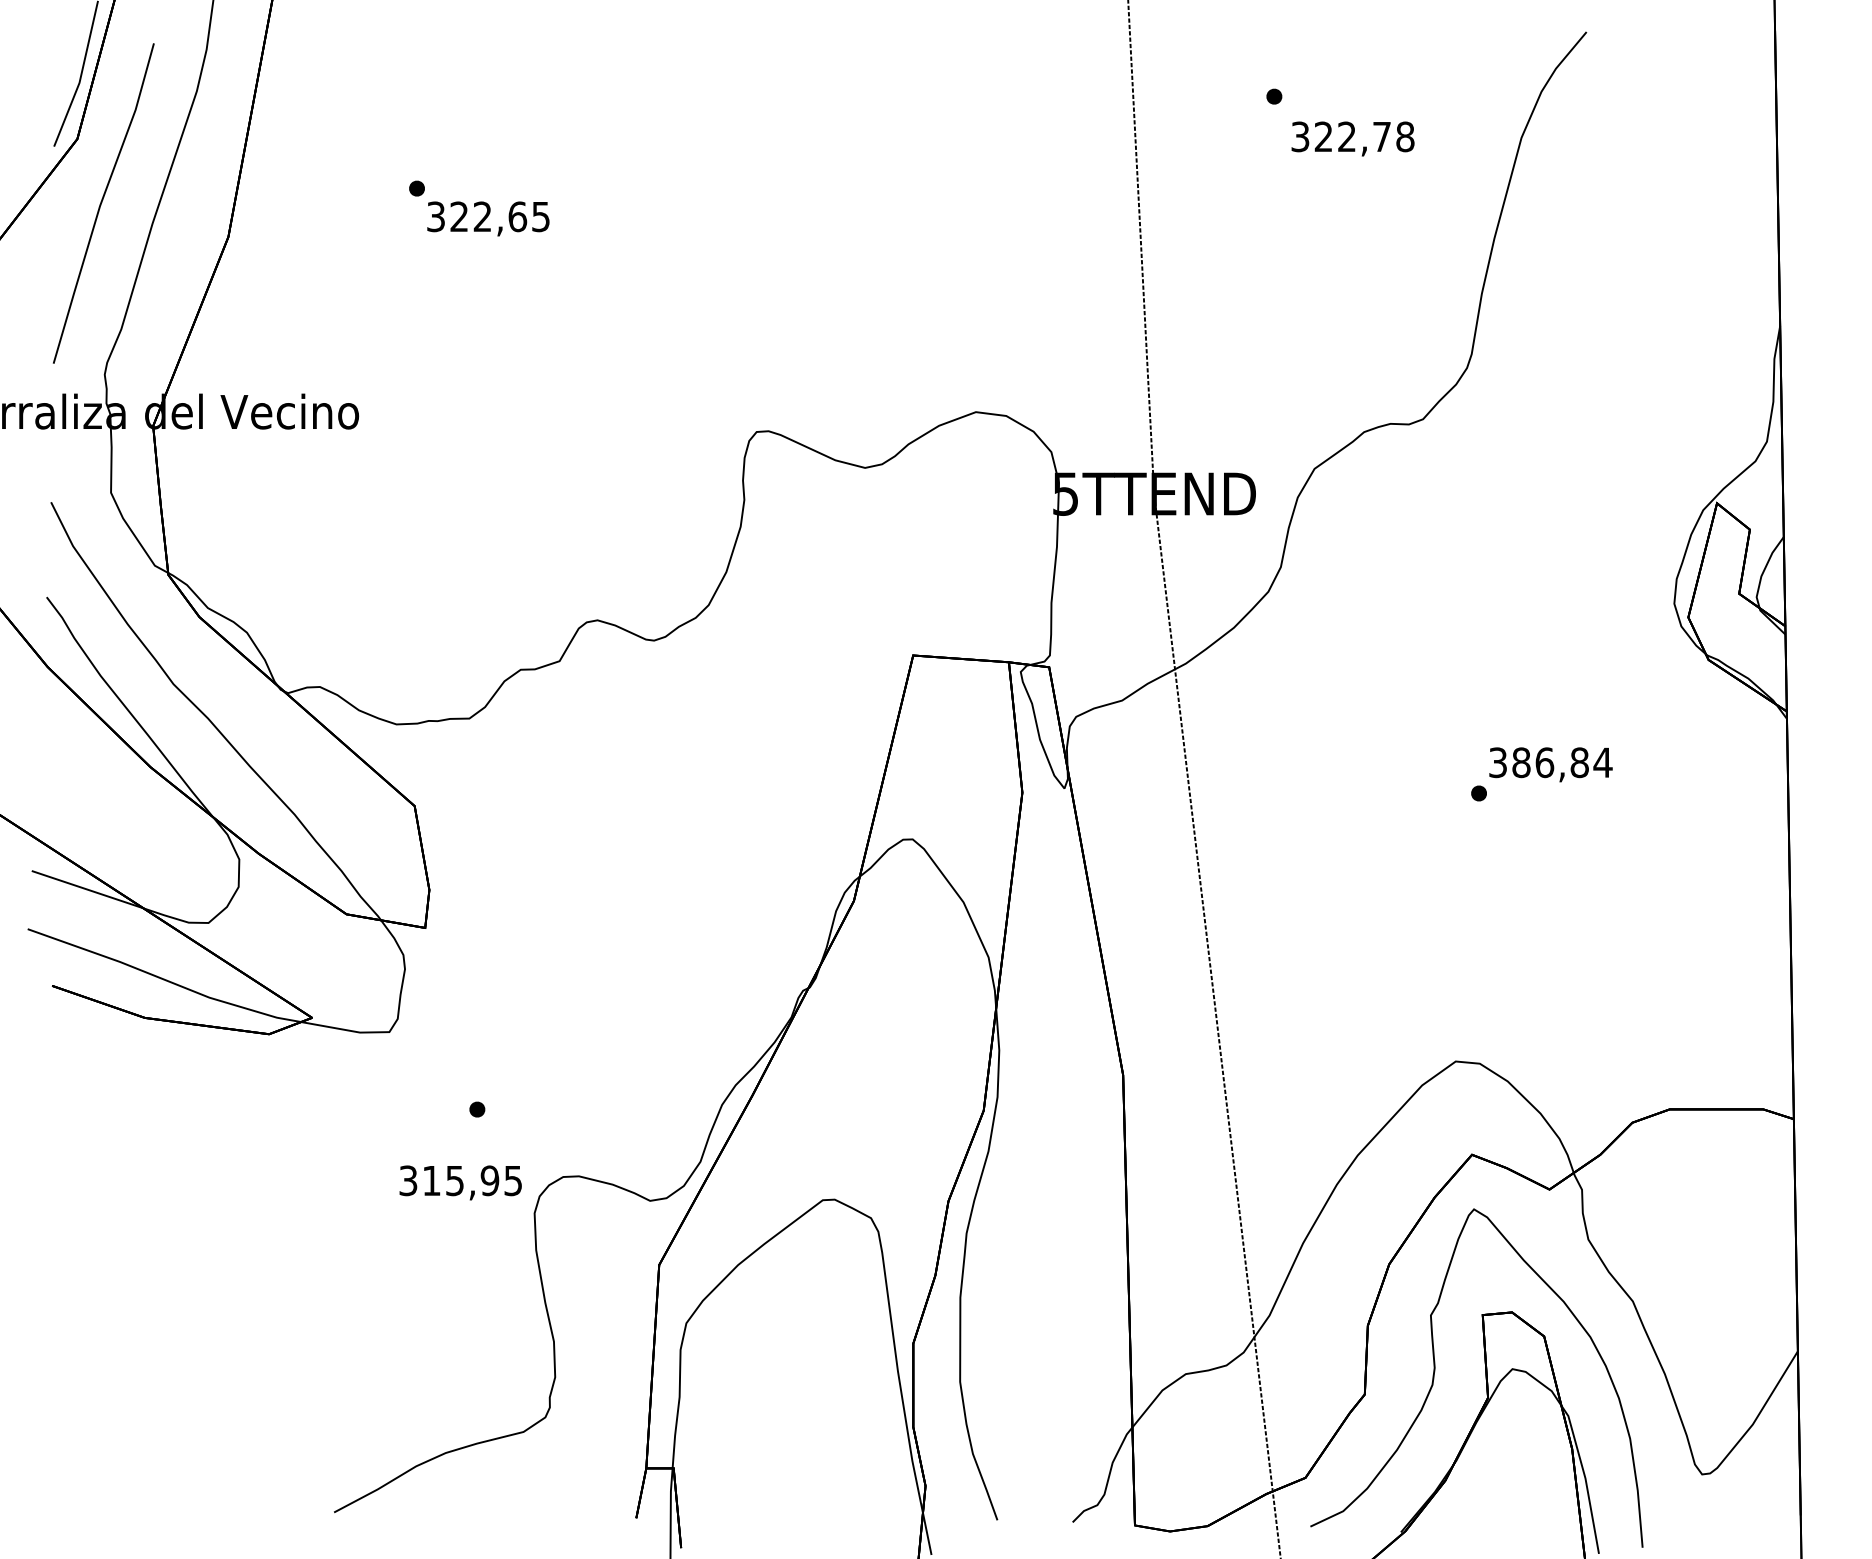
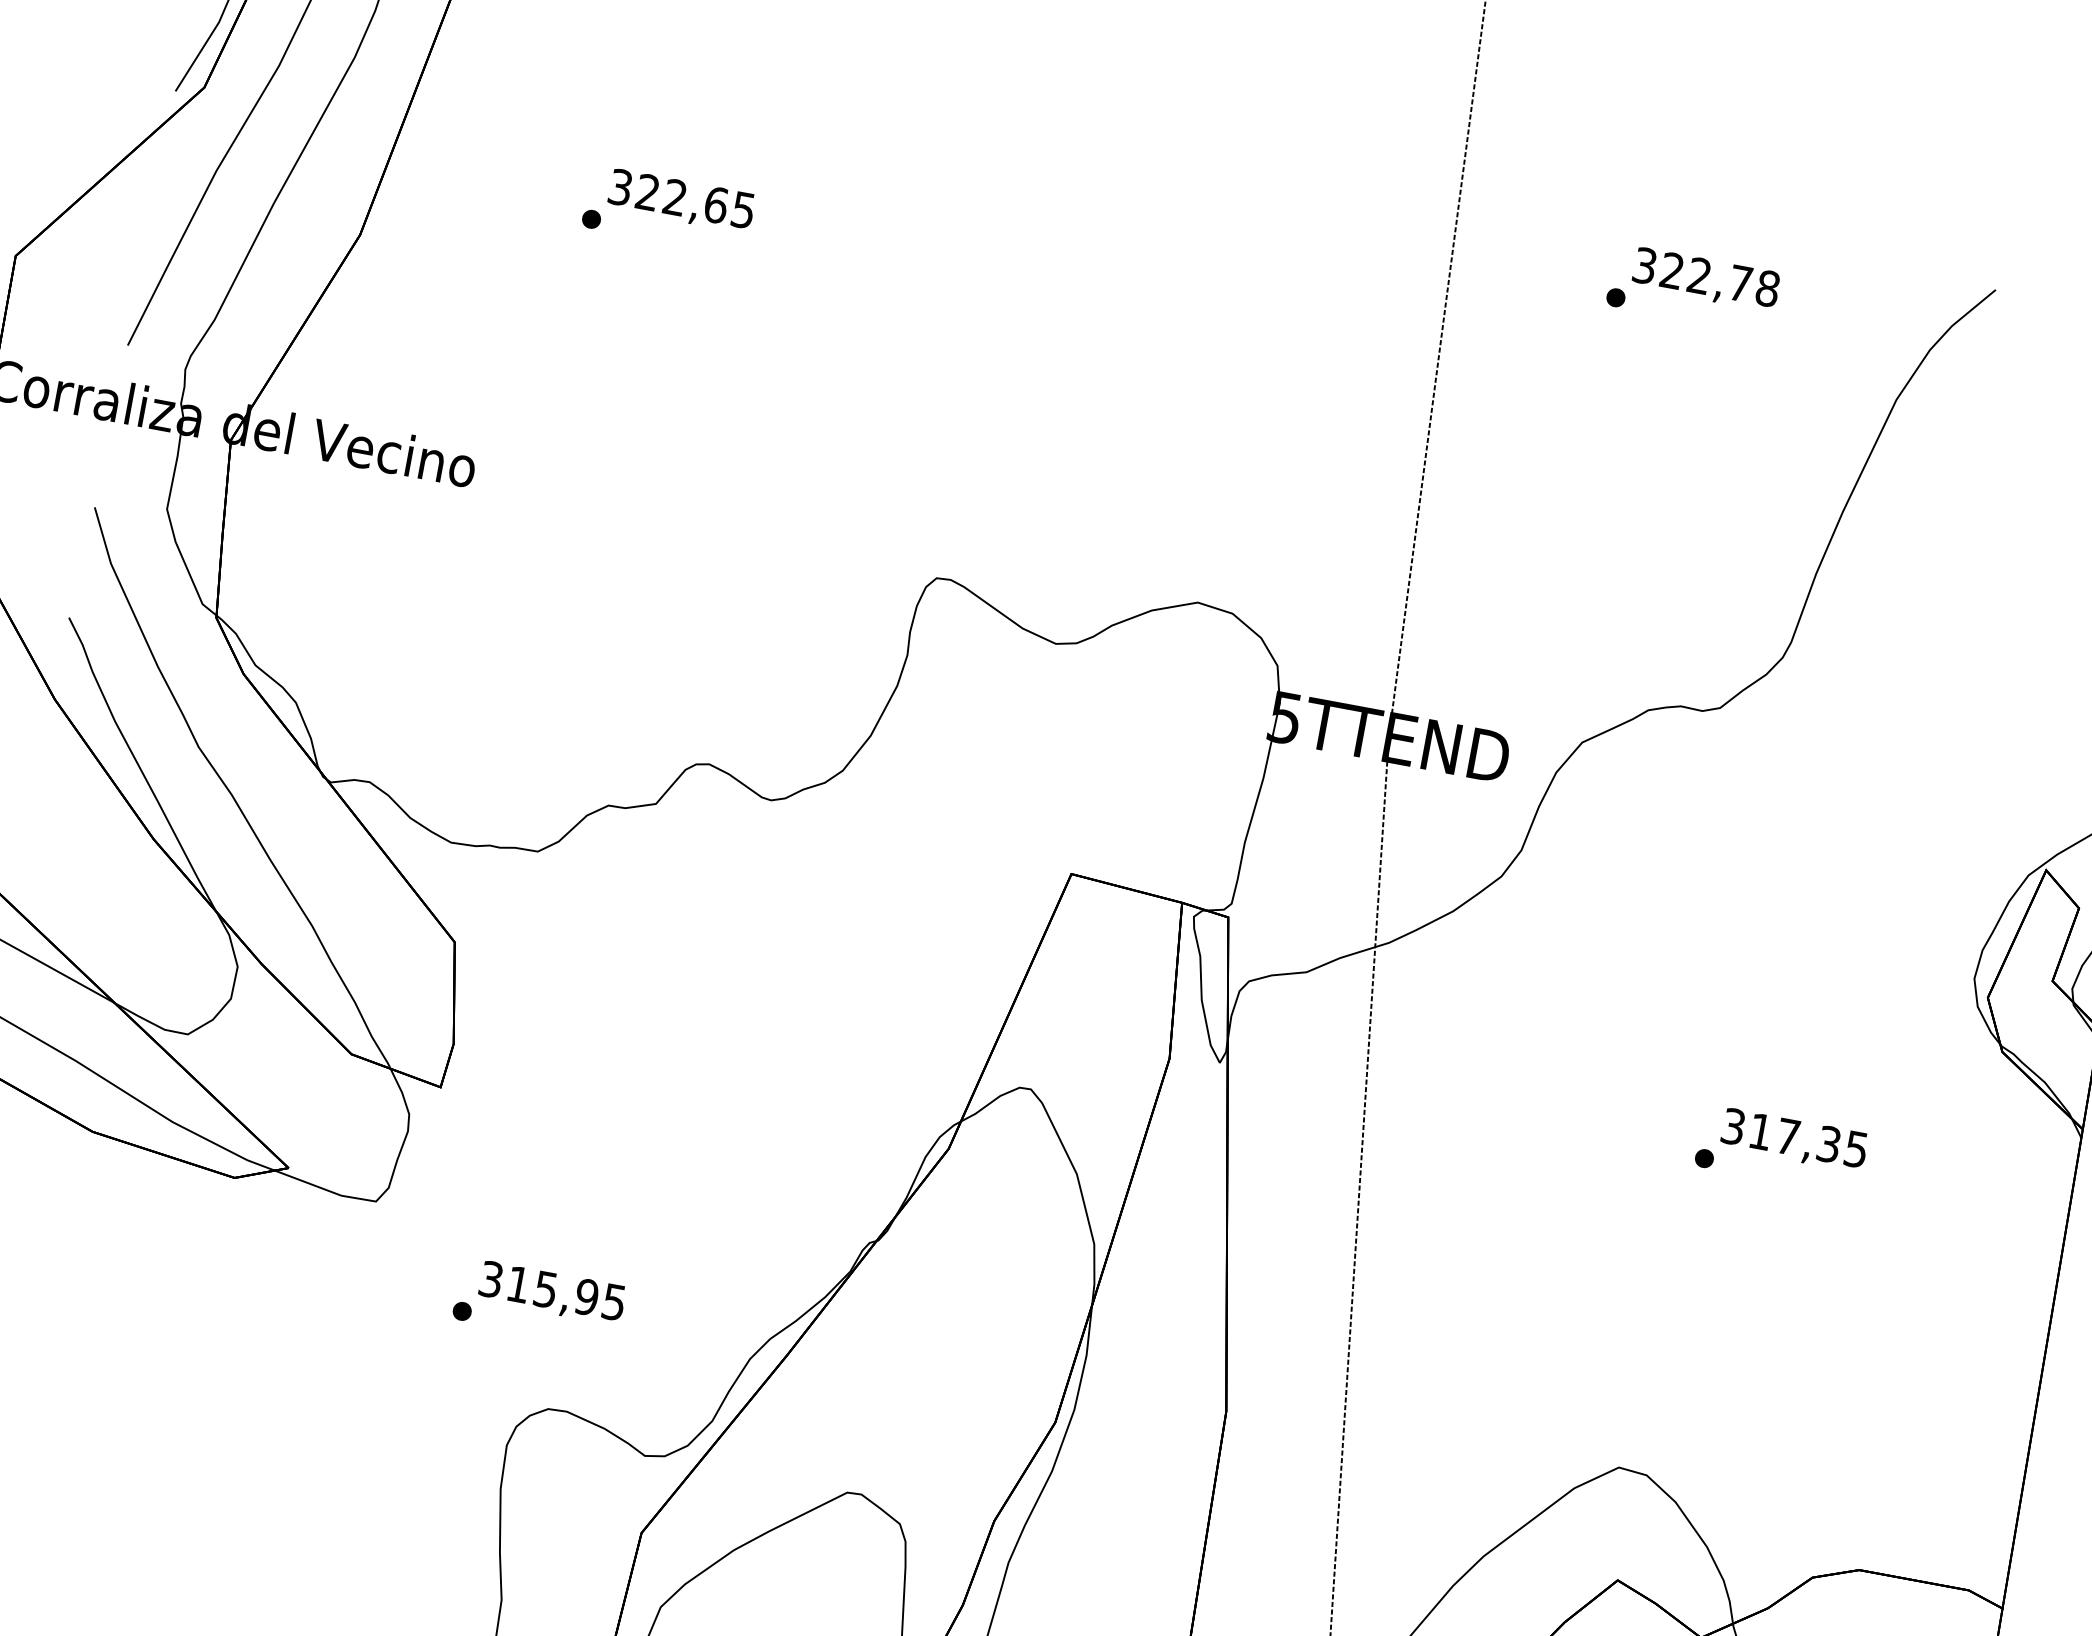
text: (1352, 138) -> (1705, 279), moved
text: (488, 218) -> (681, 200), moved
text: (1562, 762) -> (1808, 1140), 386,84 -> 317,35
text: (460, 1182) -> (551, 1292), moved

